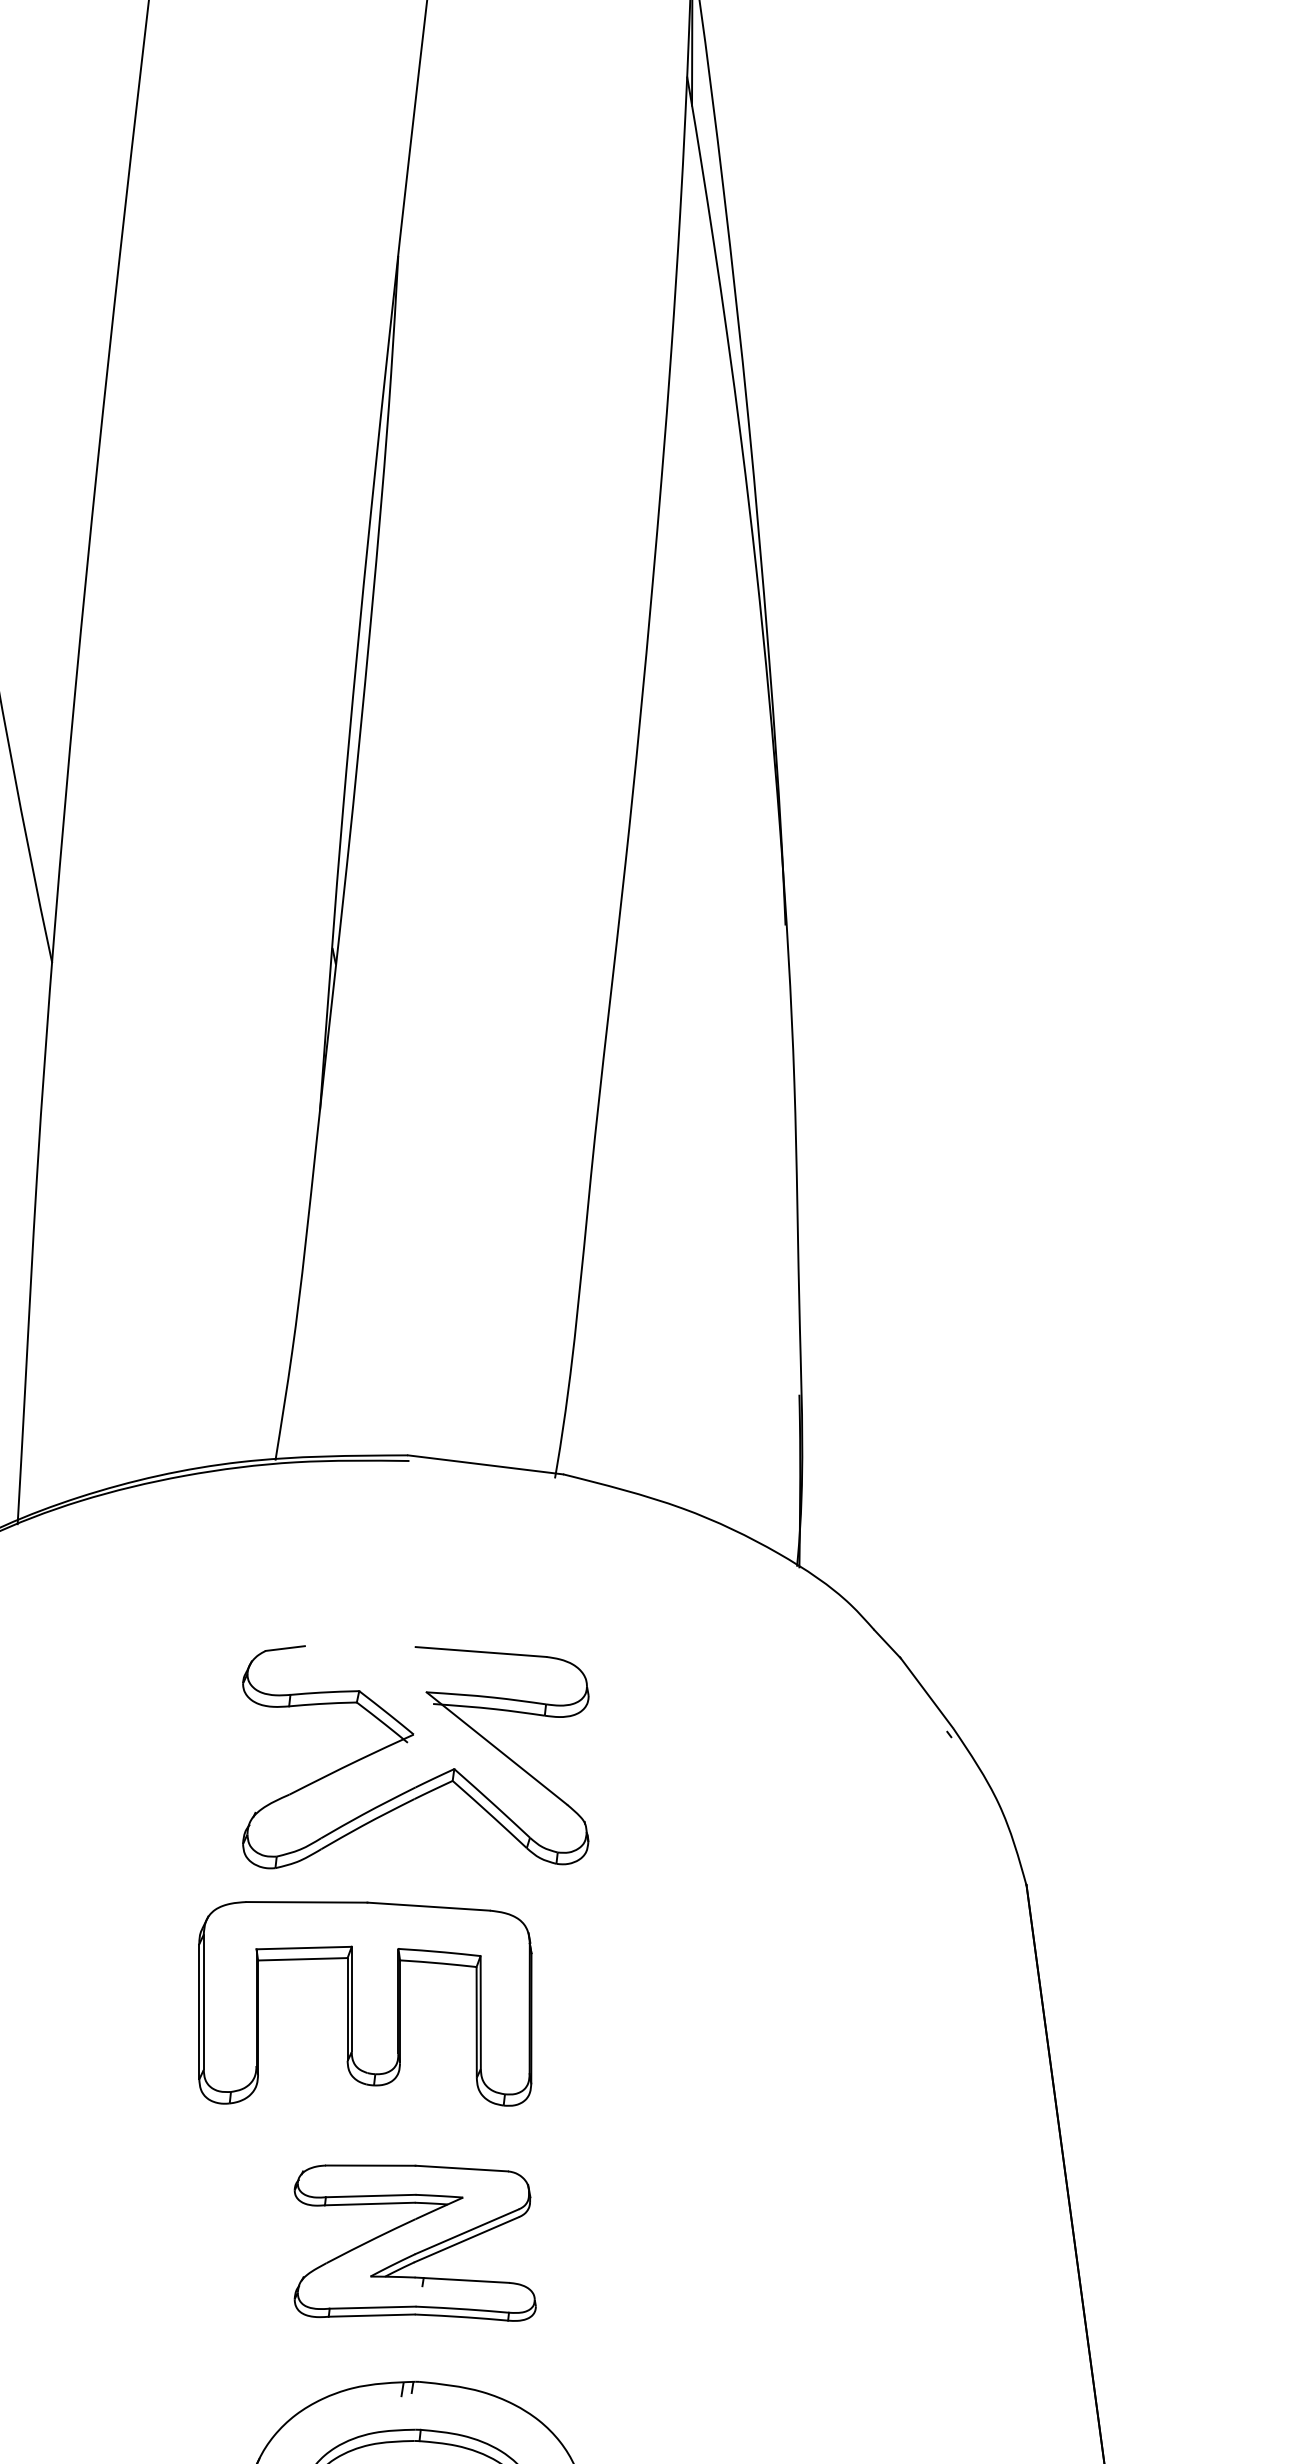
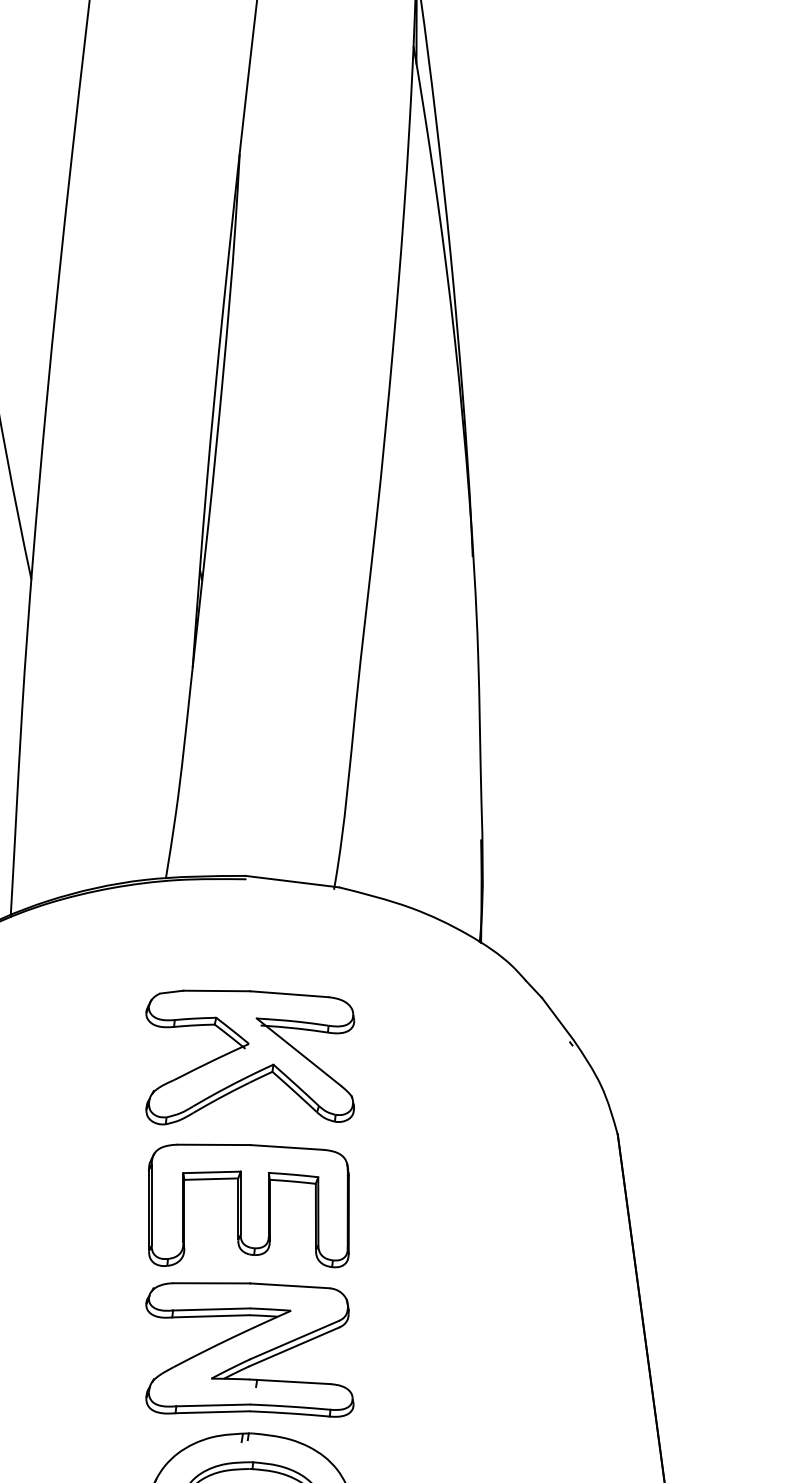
line: (359, 1645) -> (216, 990), added
part: (364, 2003) -> (248, 1205), moved
part: (414, 2242) -> (249, 1349), size x1.43

